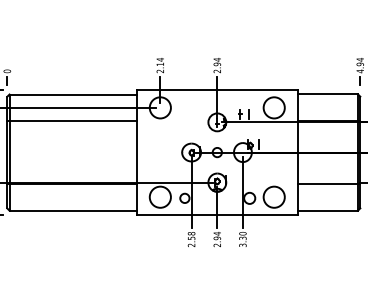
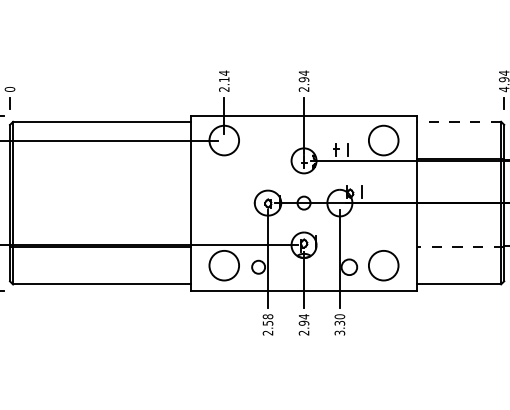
line: (327, 94) -> (458, 121), solid -> dashed
line: (71, 121) -> (99, 159), removed
line: (328, 183) -> (459, 246), solid -> dashed

